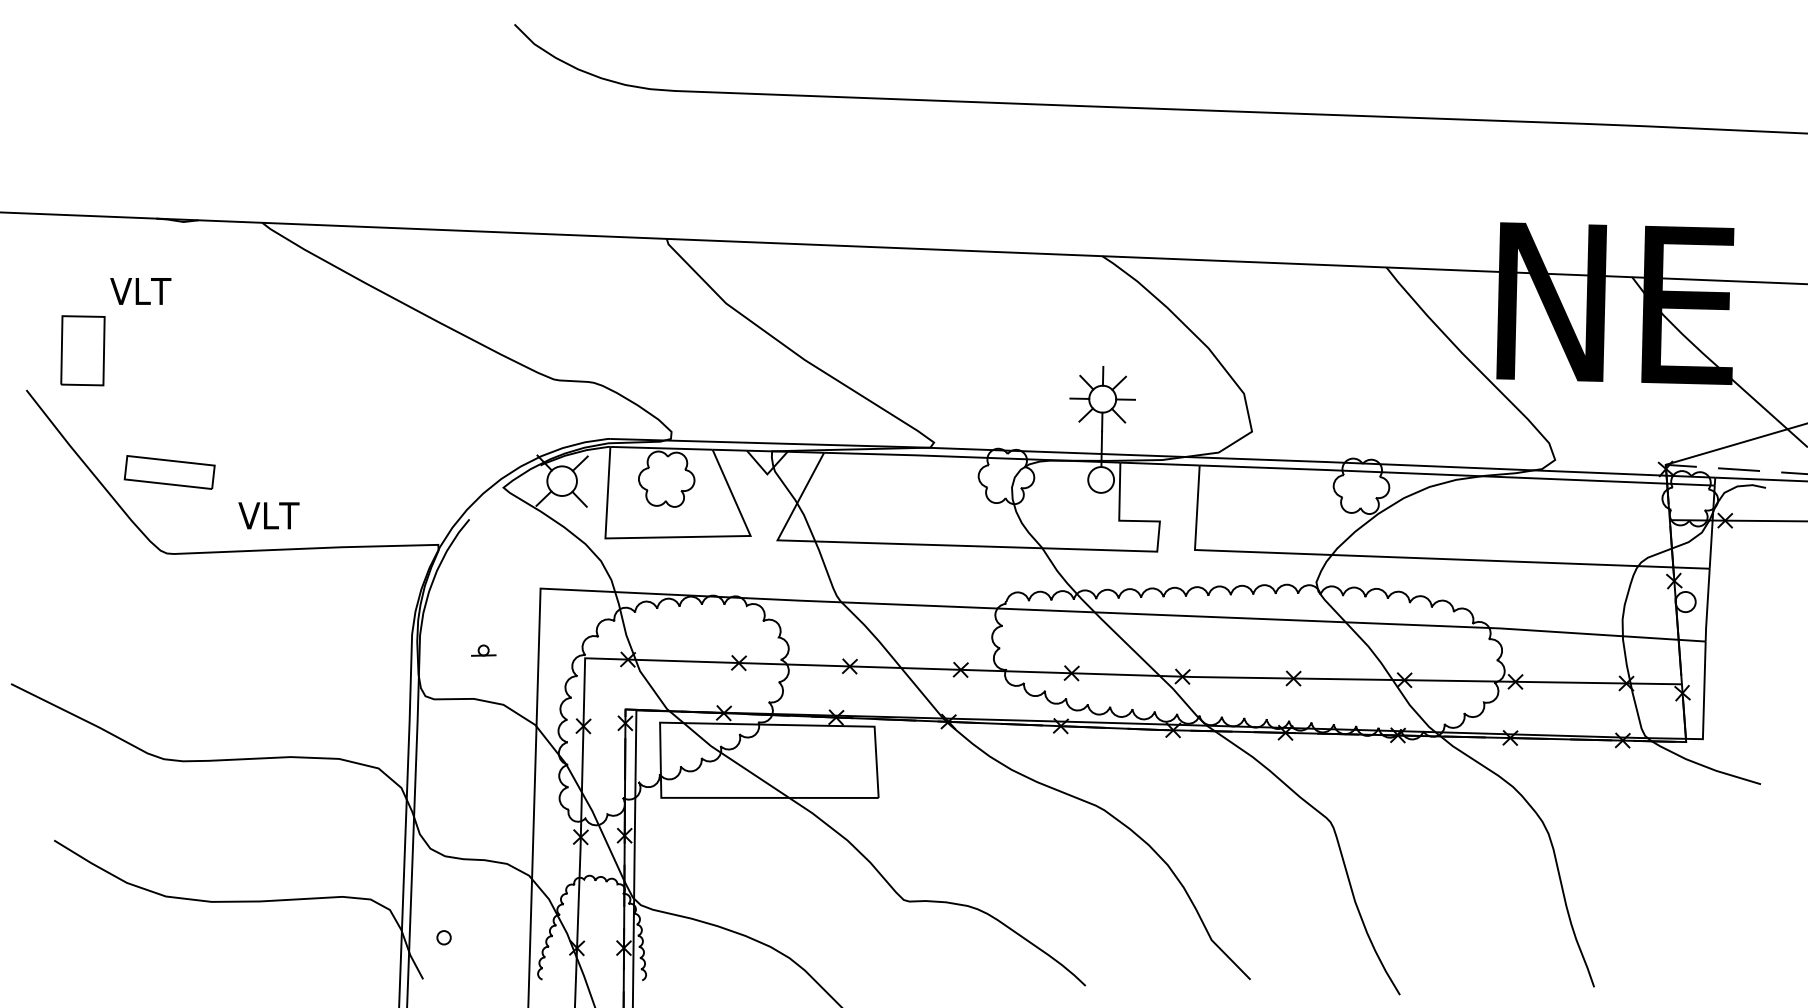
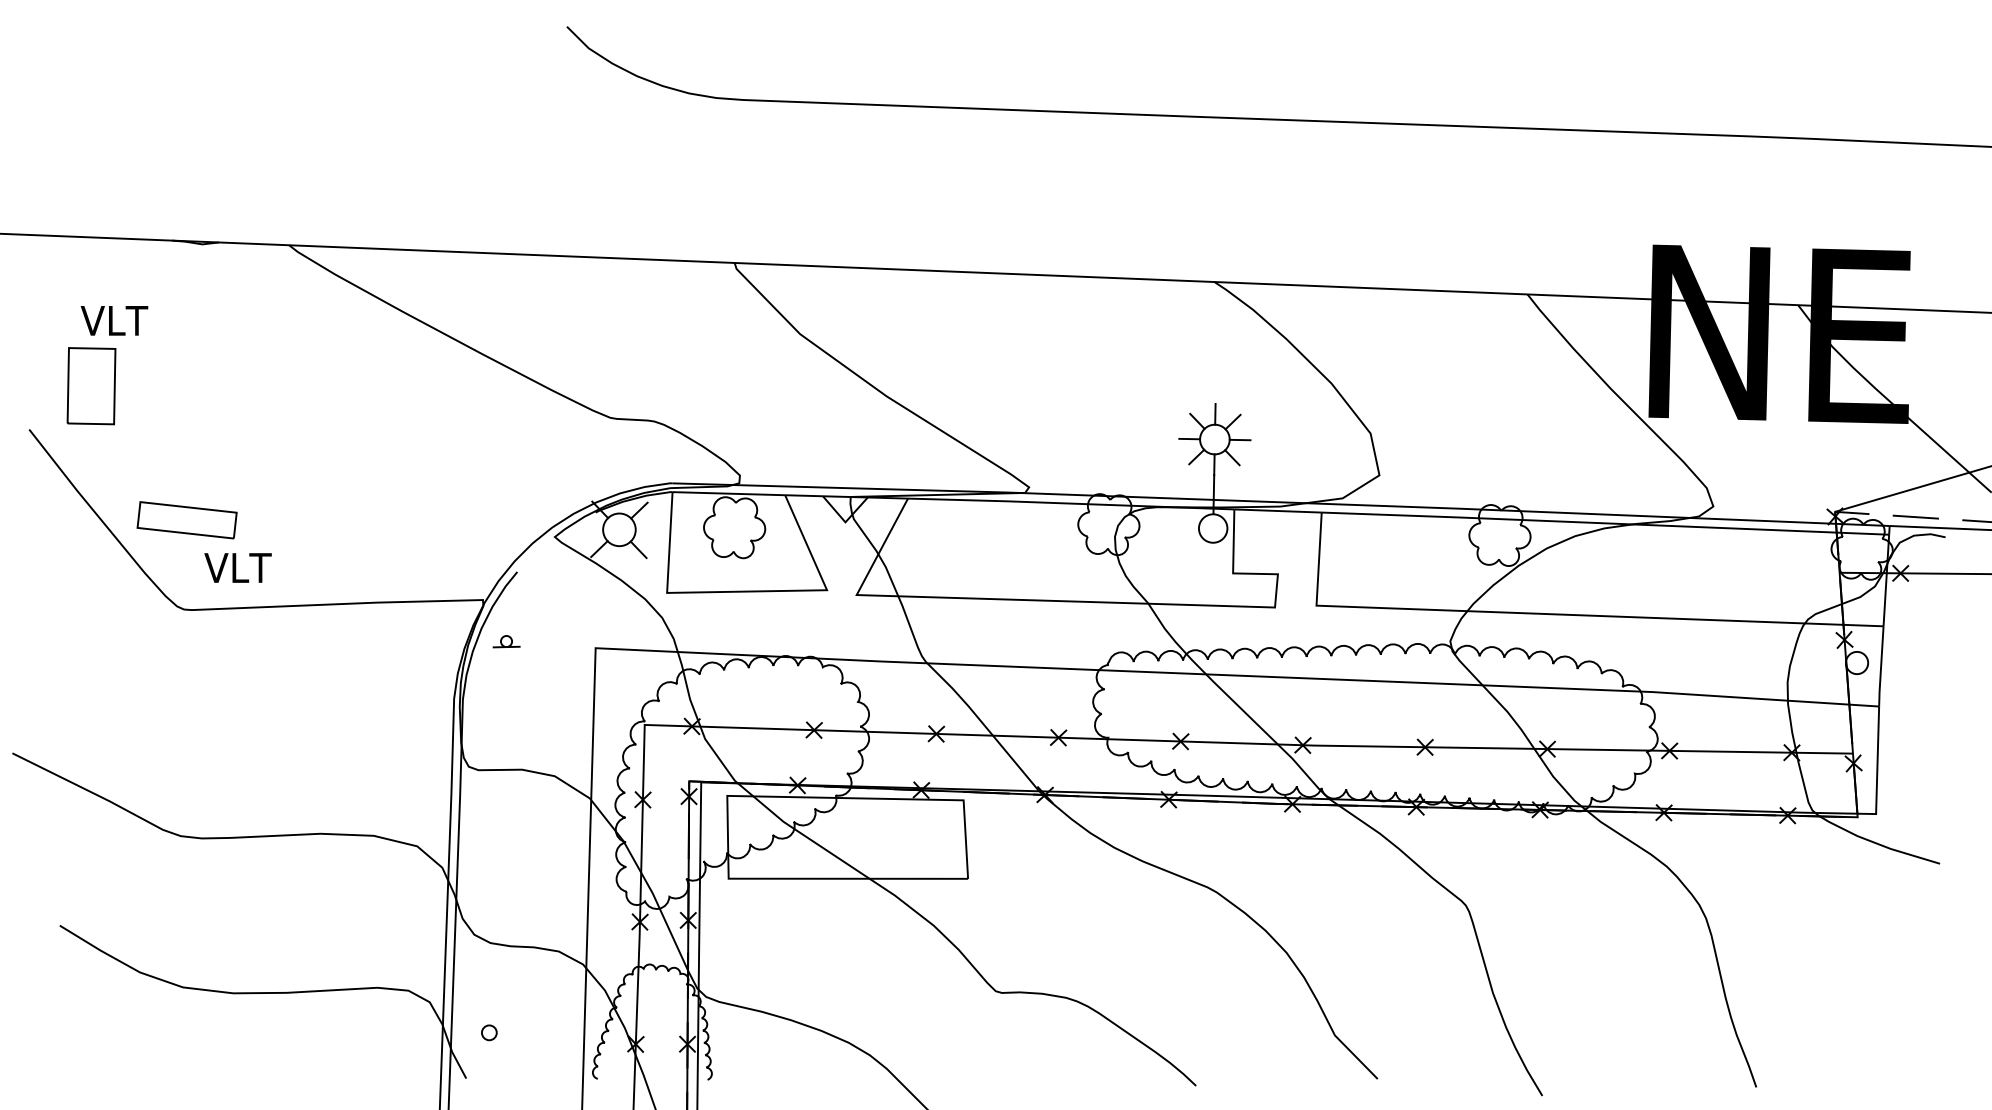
text: (140, 291) -> (114, 320), moved
text: (268, 515) -> (237, 567), moved
part: (483, 650) -> (506, 641), moved

